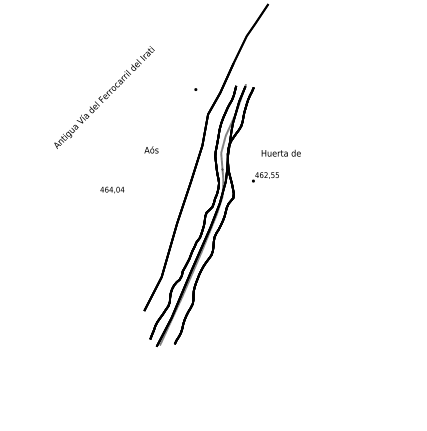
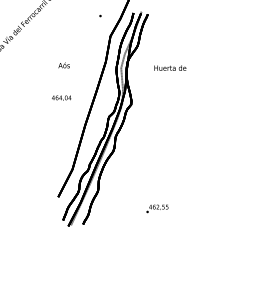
text: (265, 177) -> (157, 209), moved
text: (112, 189) -> (61, 97), moved

